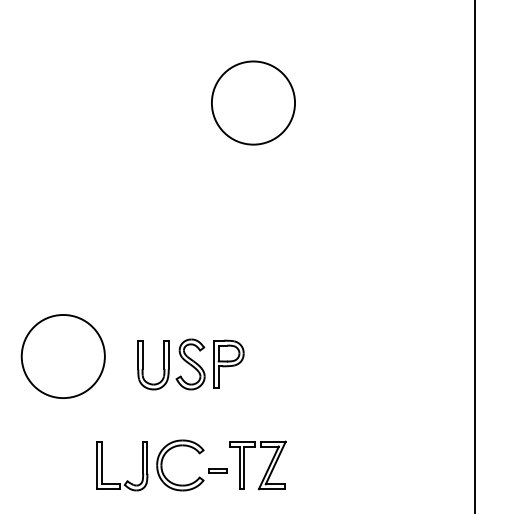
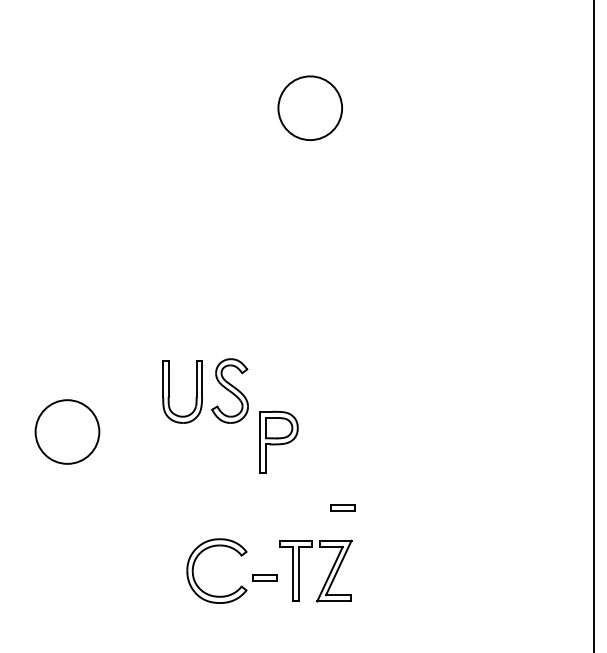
circle: (253, 102) -> (310, 107), size x0.6
circle: (62, 356) -> (66, 431), size x0.6
part: (171, 364) -> (205, 391), moved
part: (278, 415) -> (342, 507), added
part: (126, 480) -> (148, 590), removed

